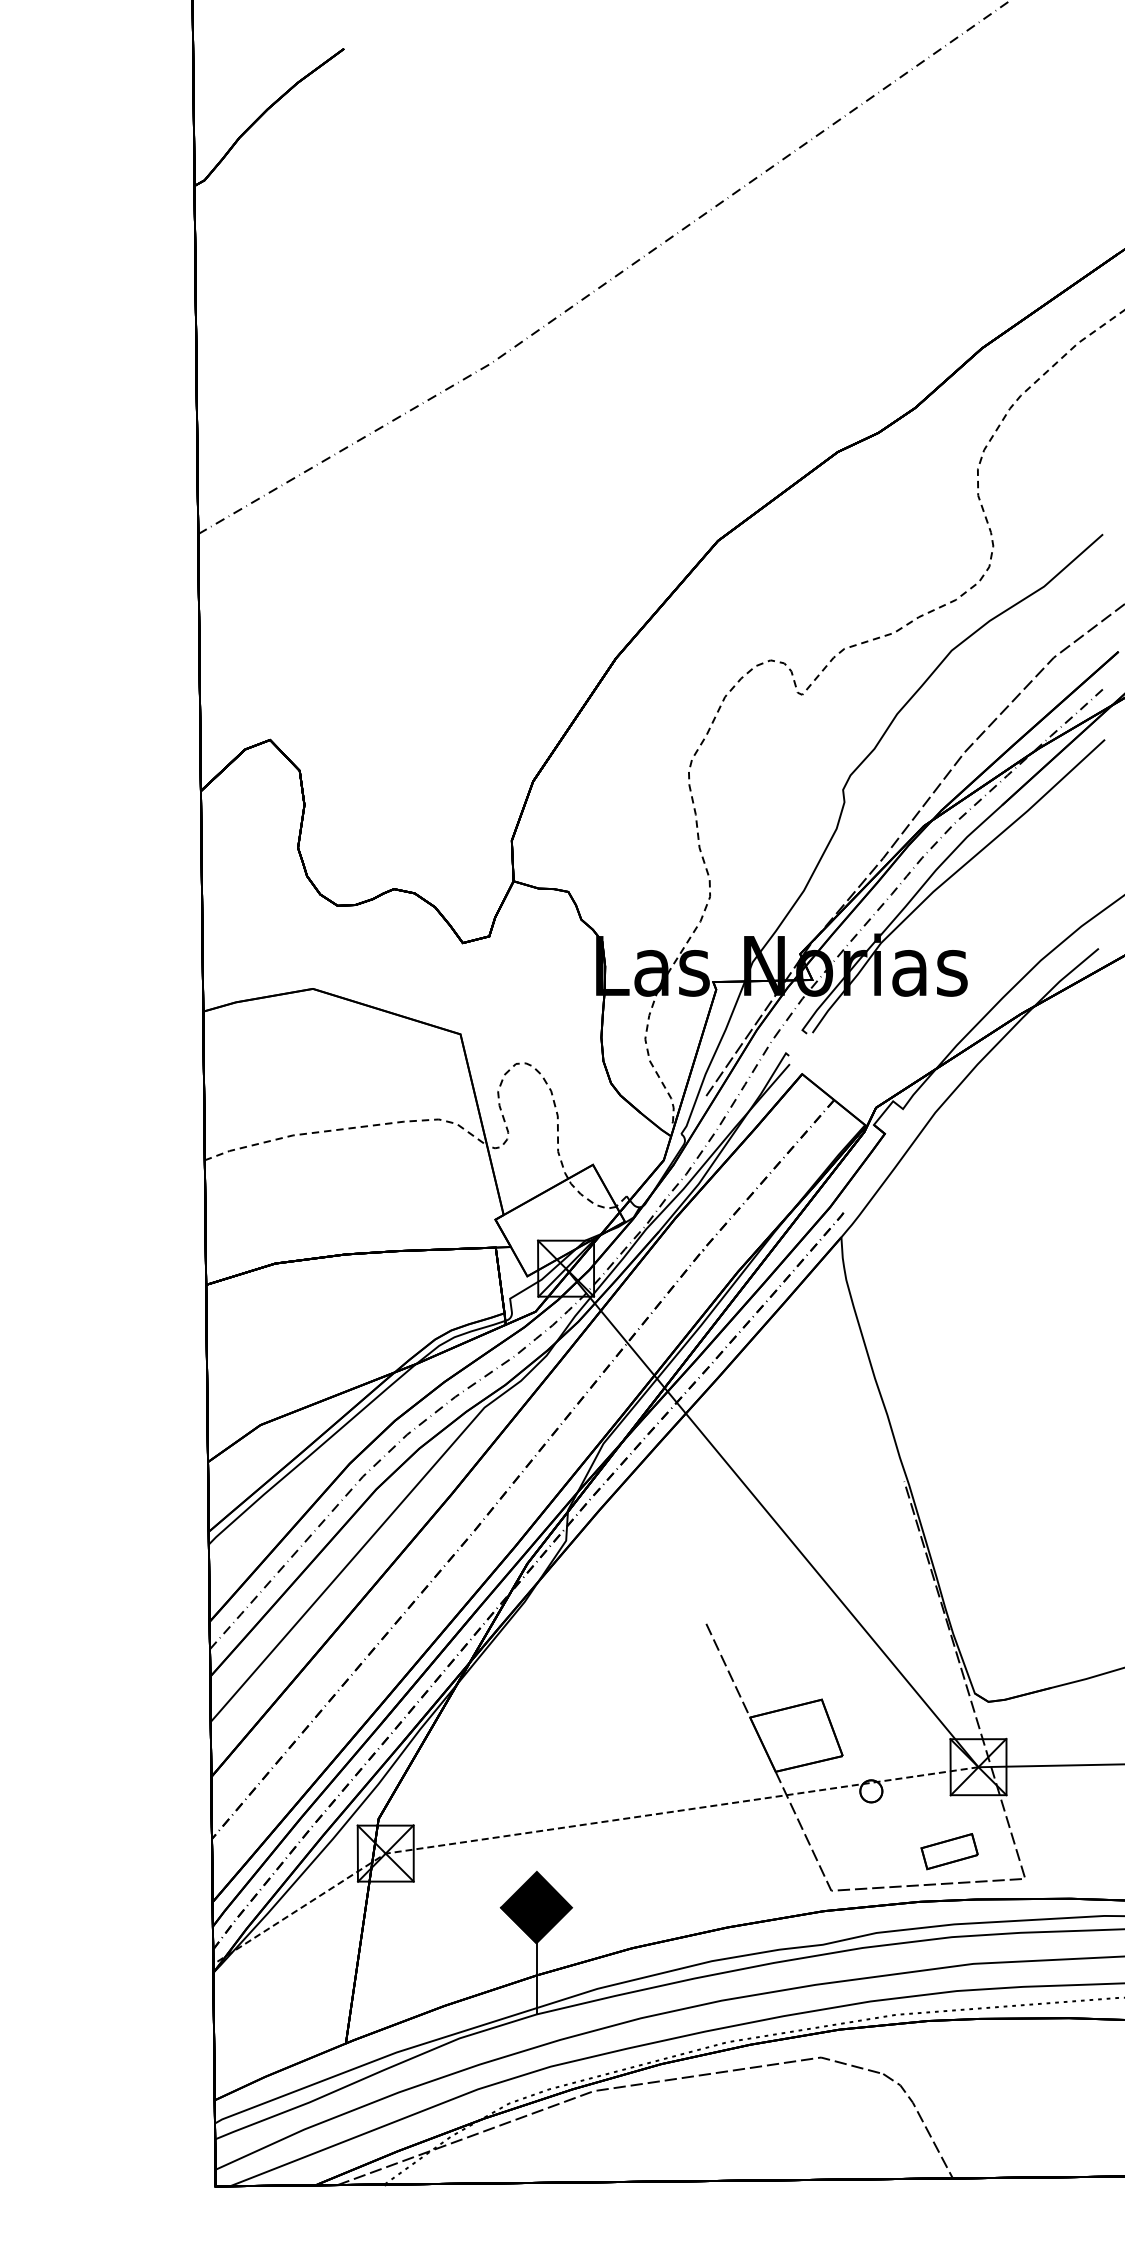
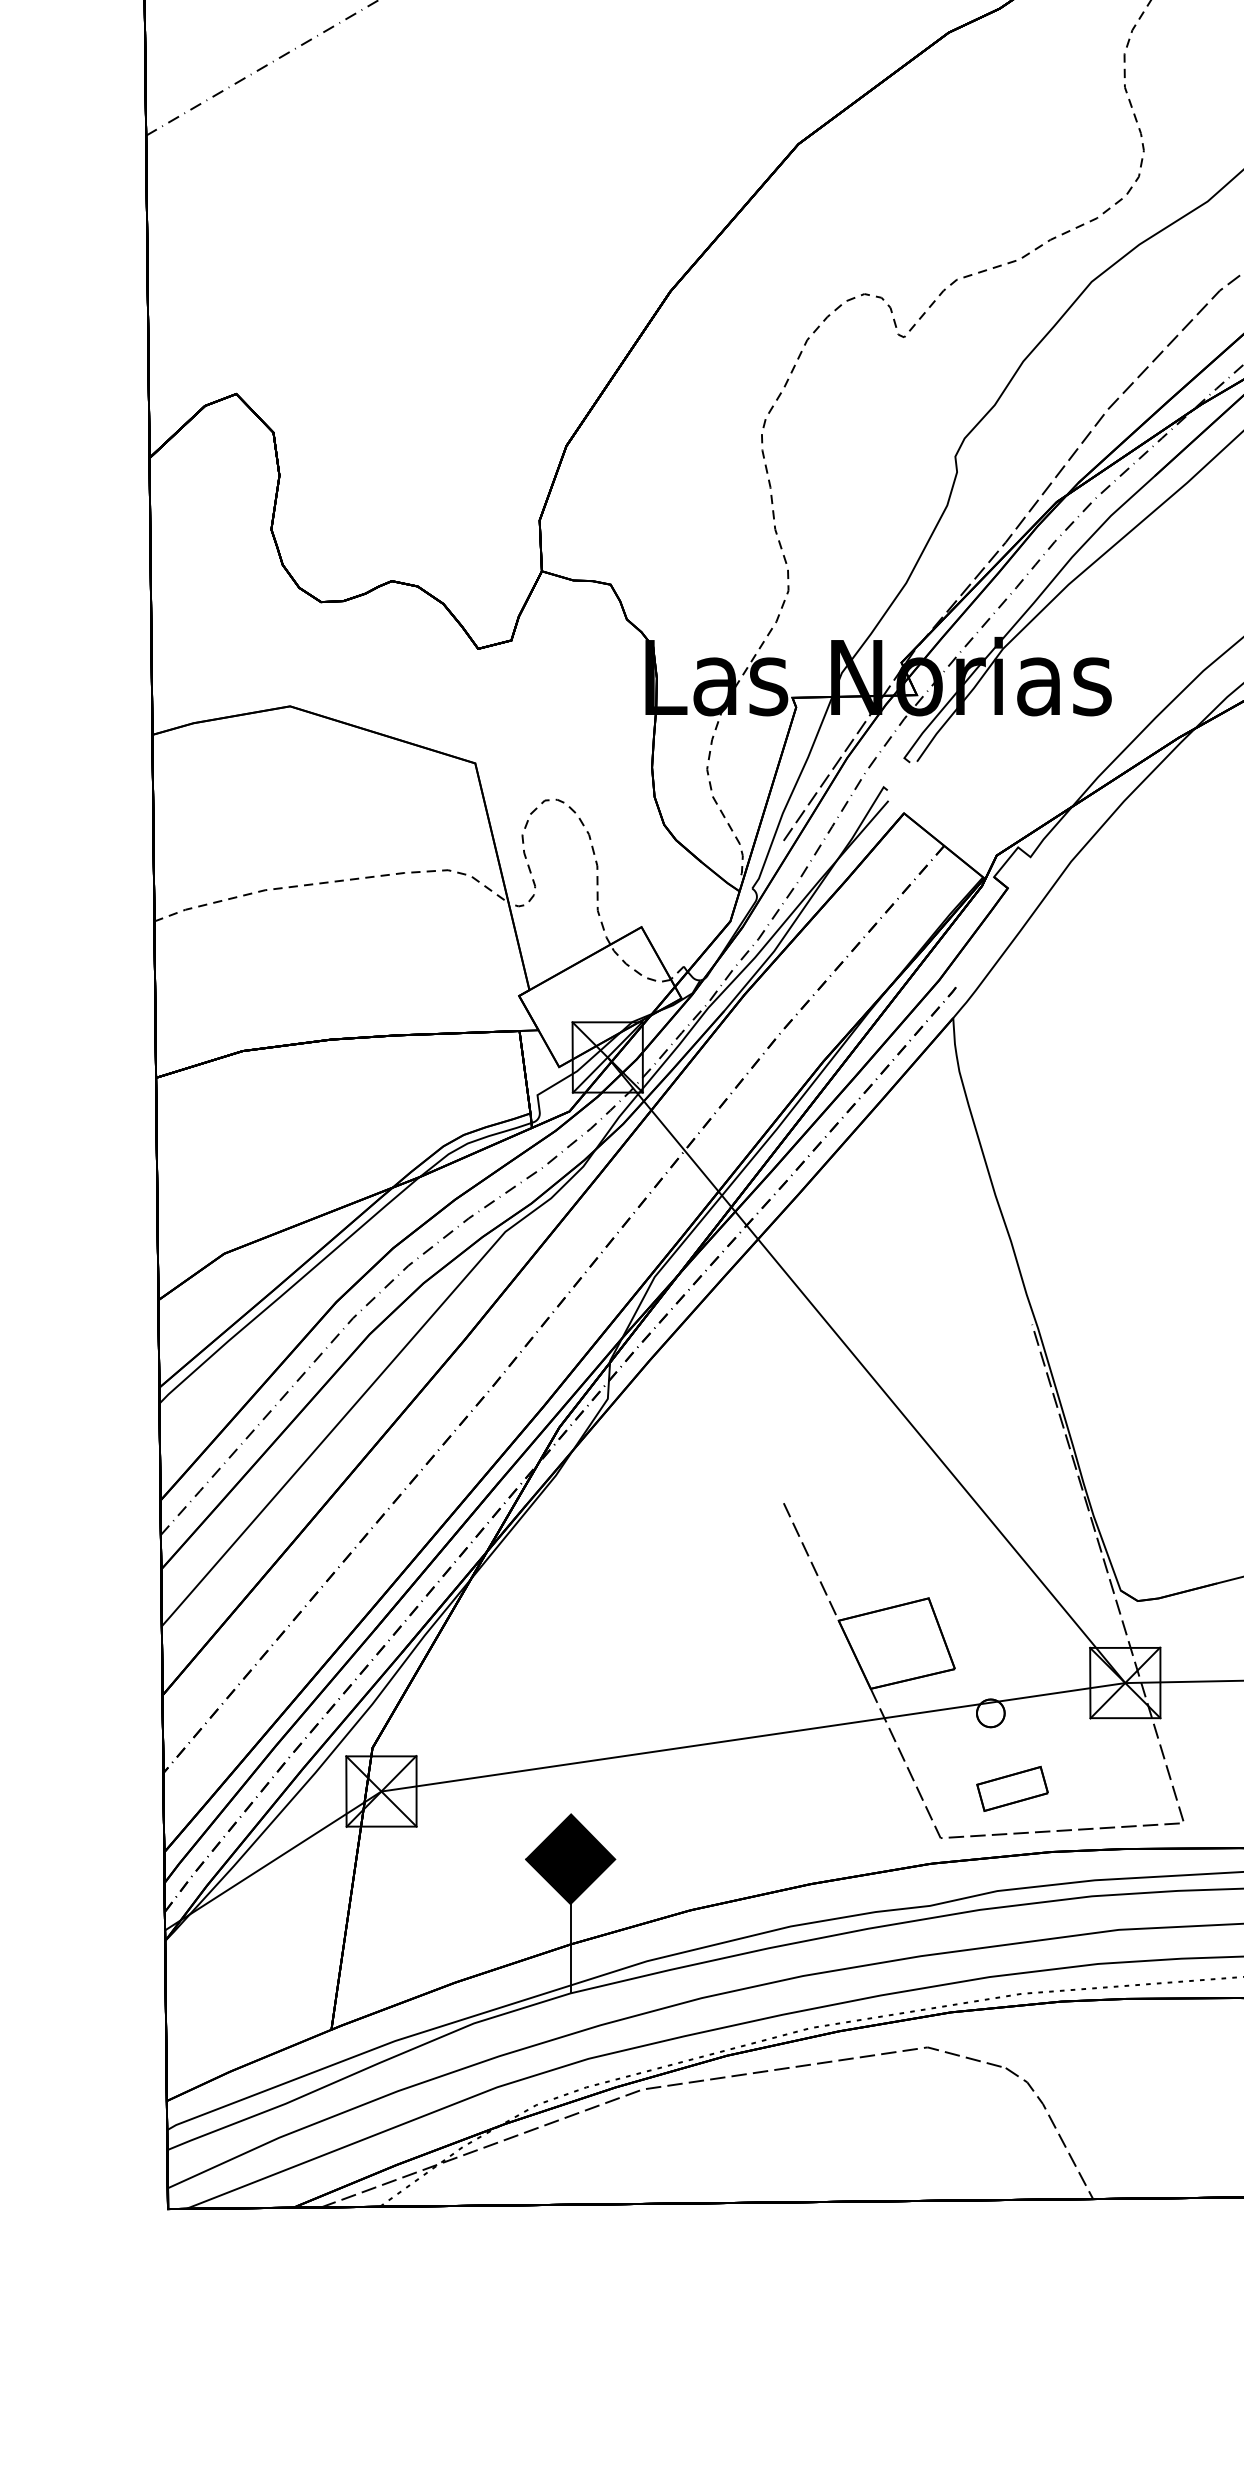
line: (580, 1825) -> (625, 1756), dashed -> solid
part: (949, 1851) -> (1012, 1788), moved

